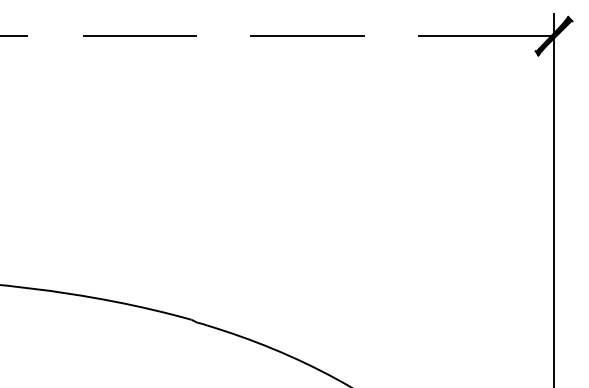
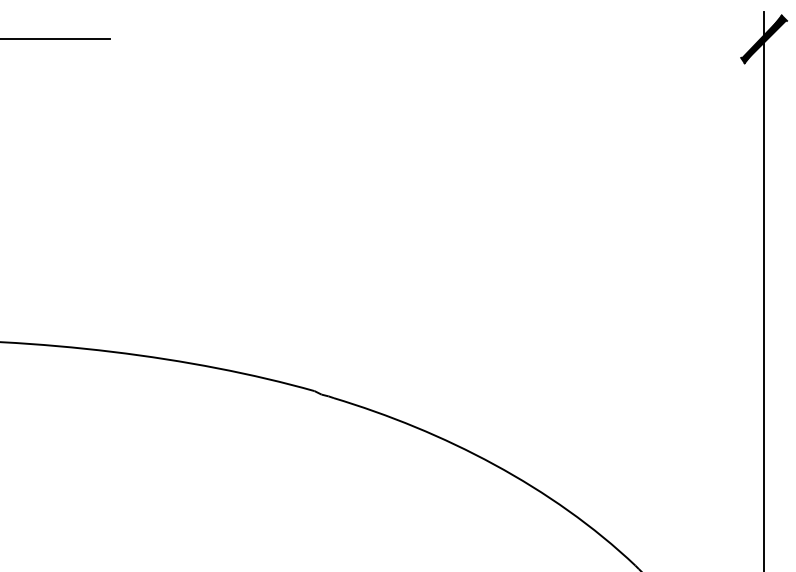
line: (139, 35) -> (249, 38), removed
line: (306, 35) -> (457, 38), removed
line: (486, 35) -> (680, 38), removed

